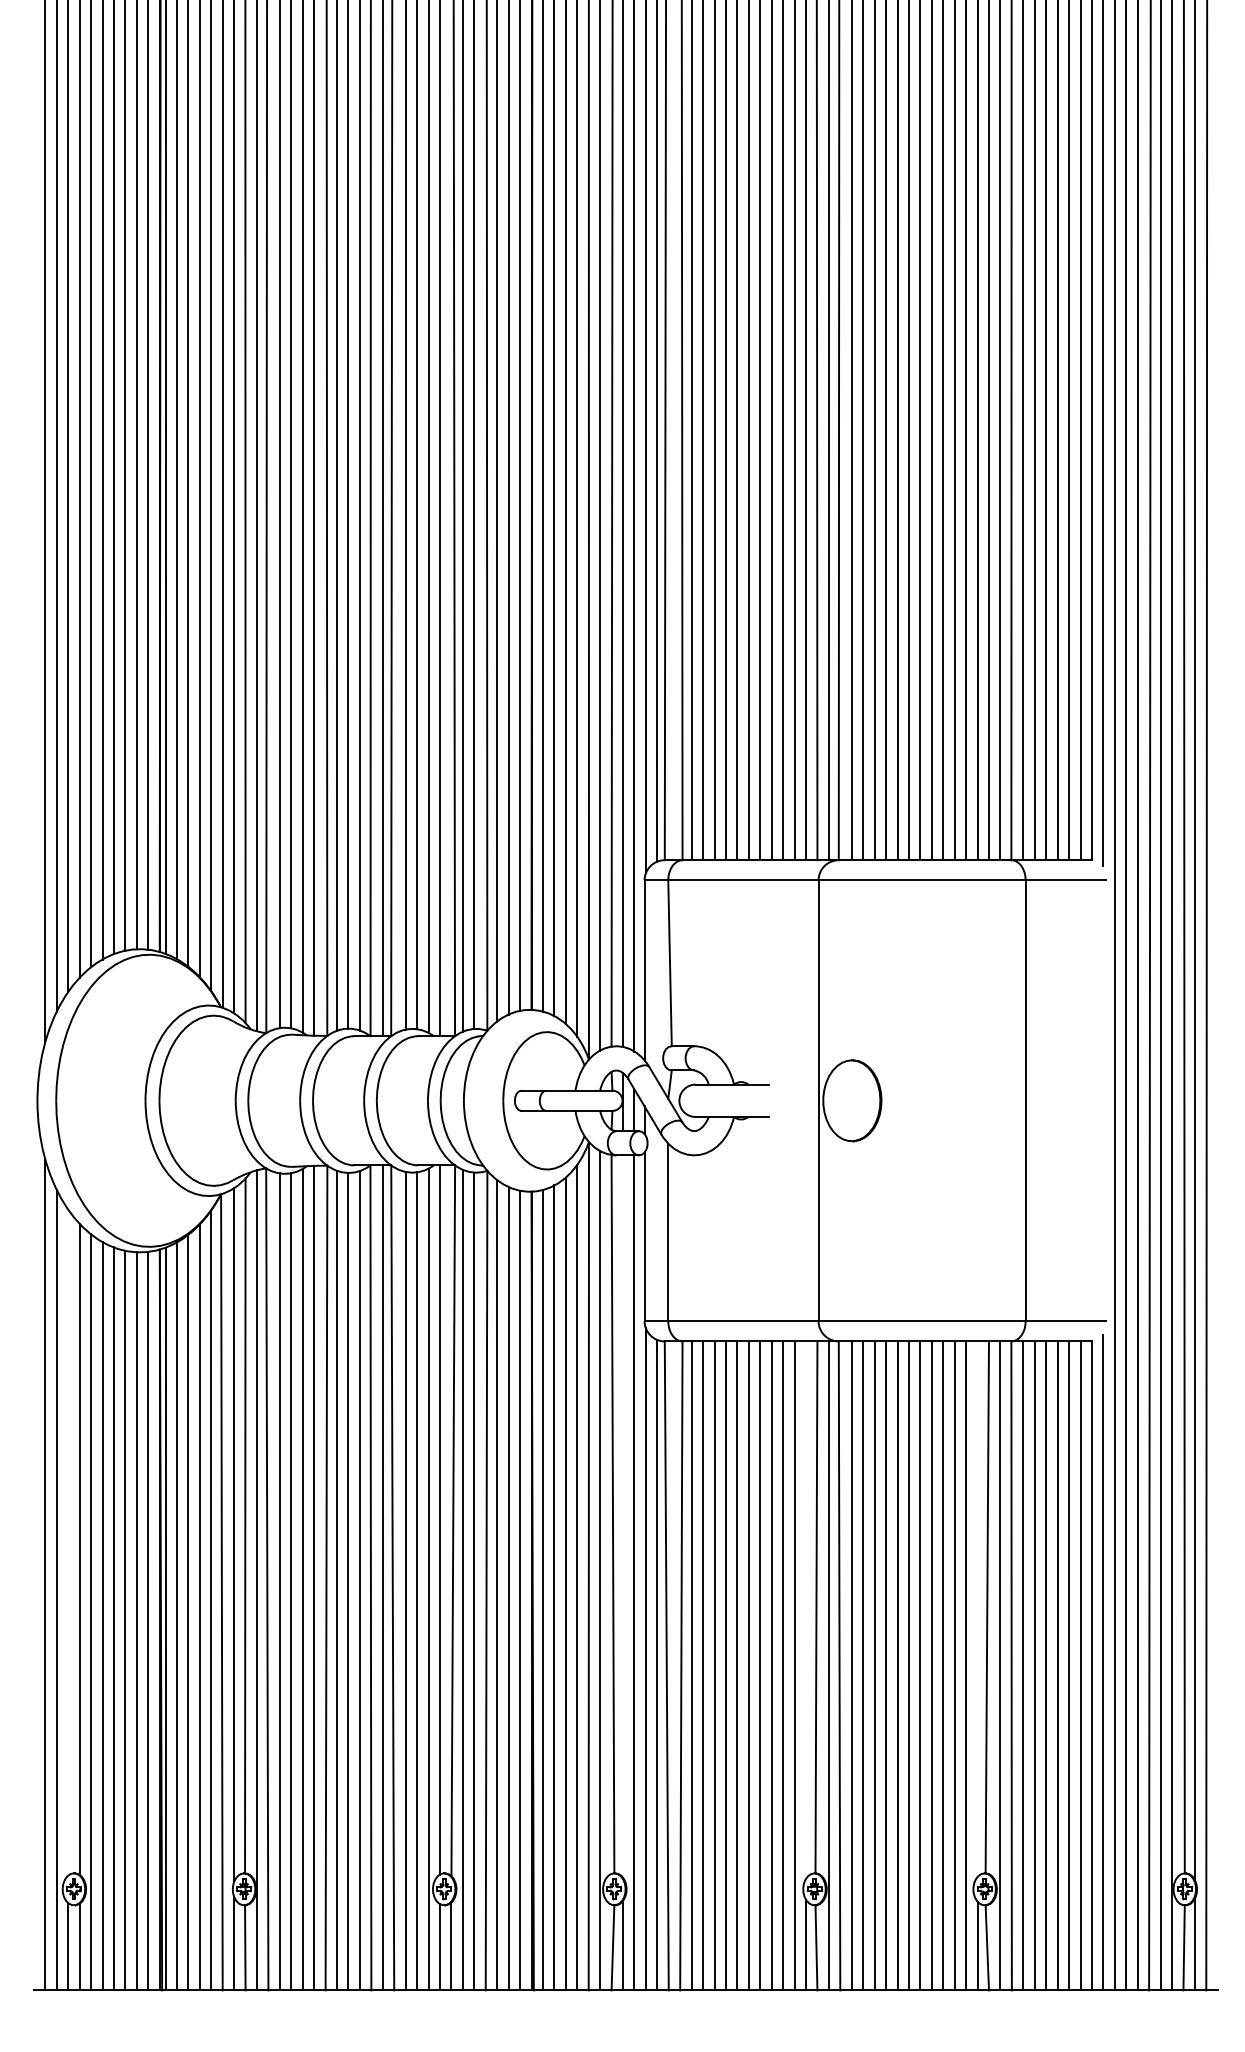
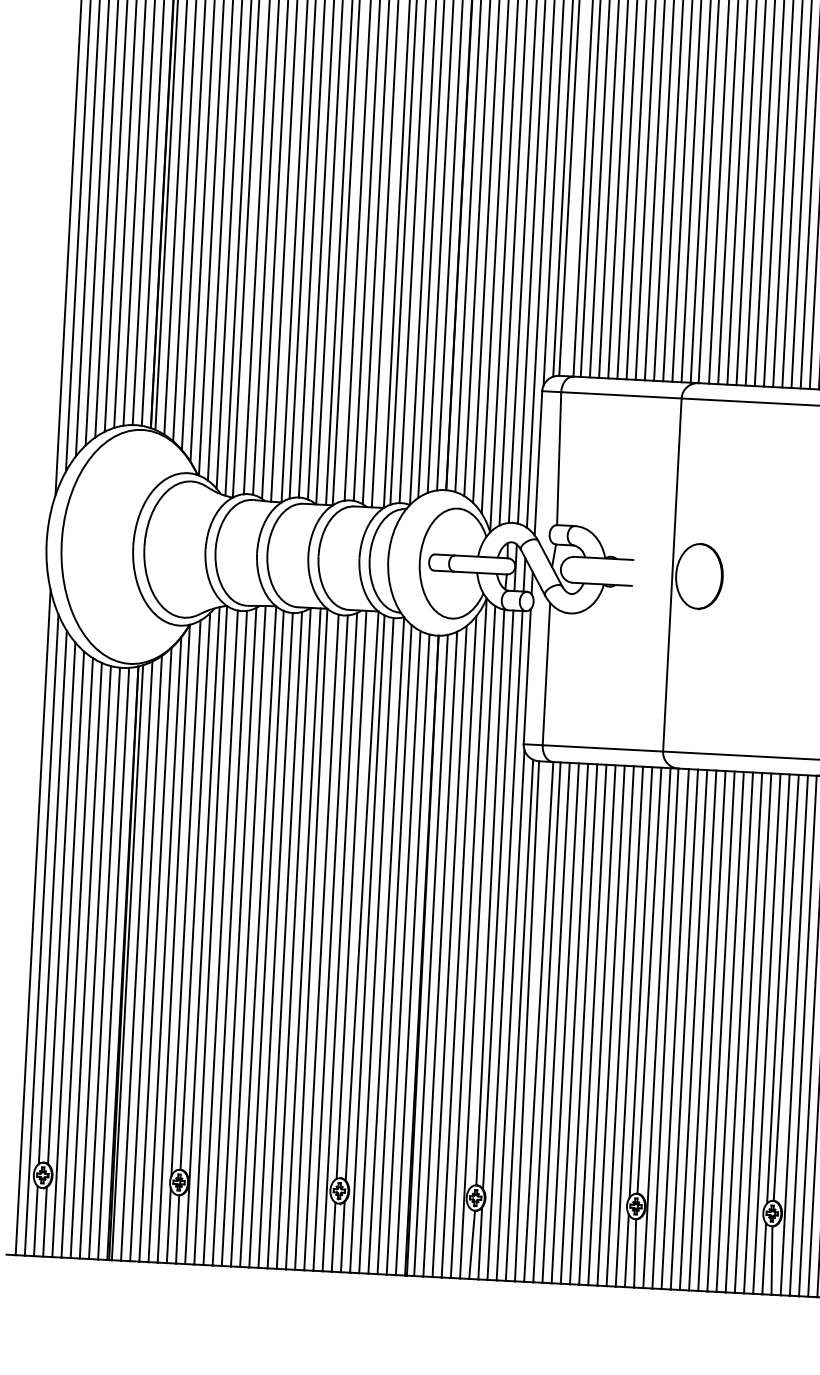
line: (622, 1516) -> (497, 899), added
line: (68, 1542) -> (53, 897), added
line: (977, 1608) -> (778, 988), added
line: (806, 1609) -> (641, 981), added

